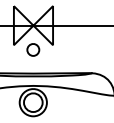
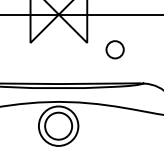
part: (33, 49) -> (115, 49), moved

